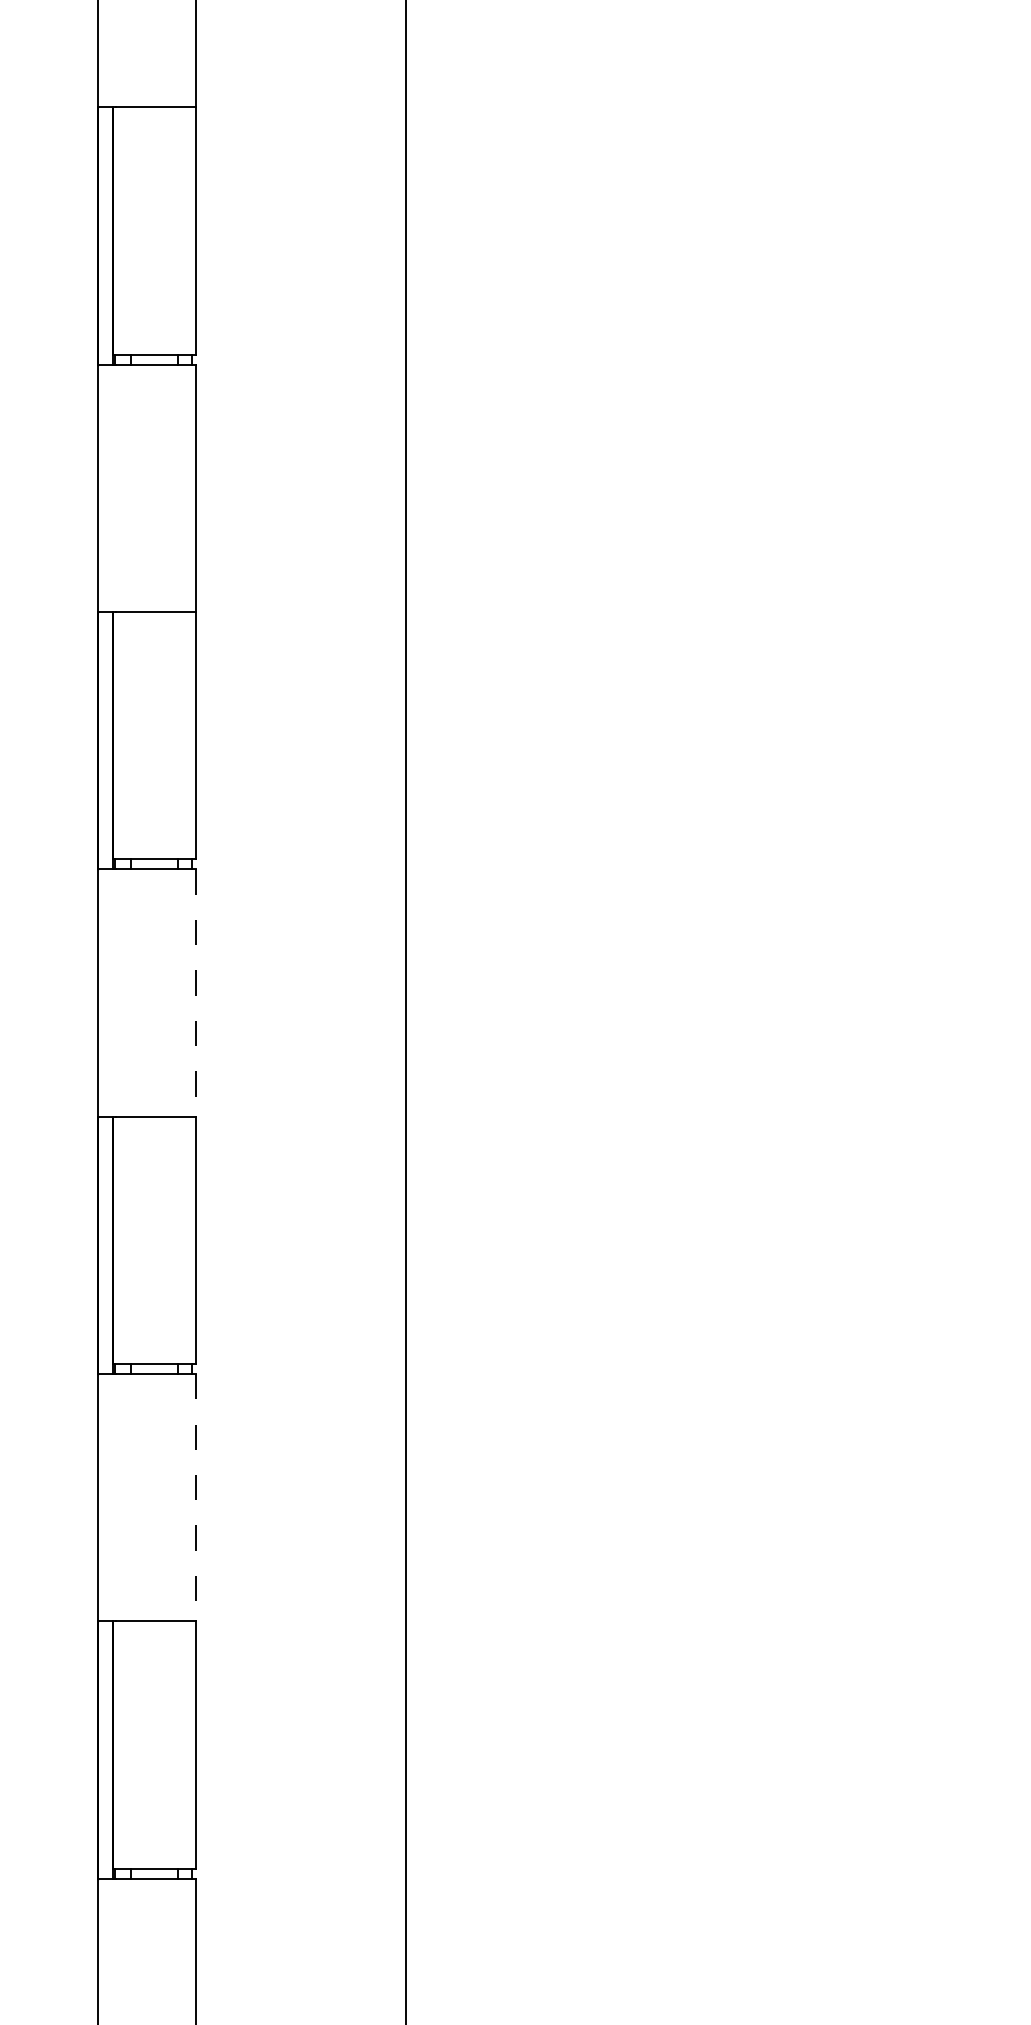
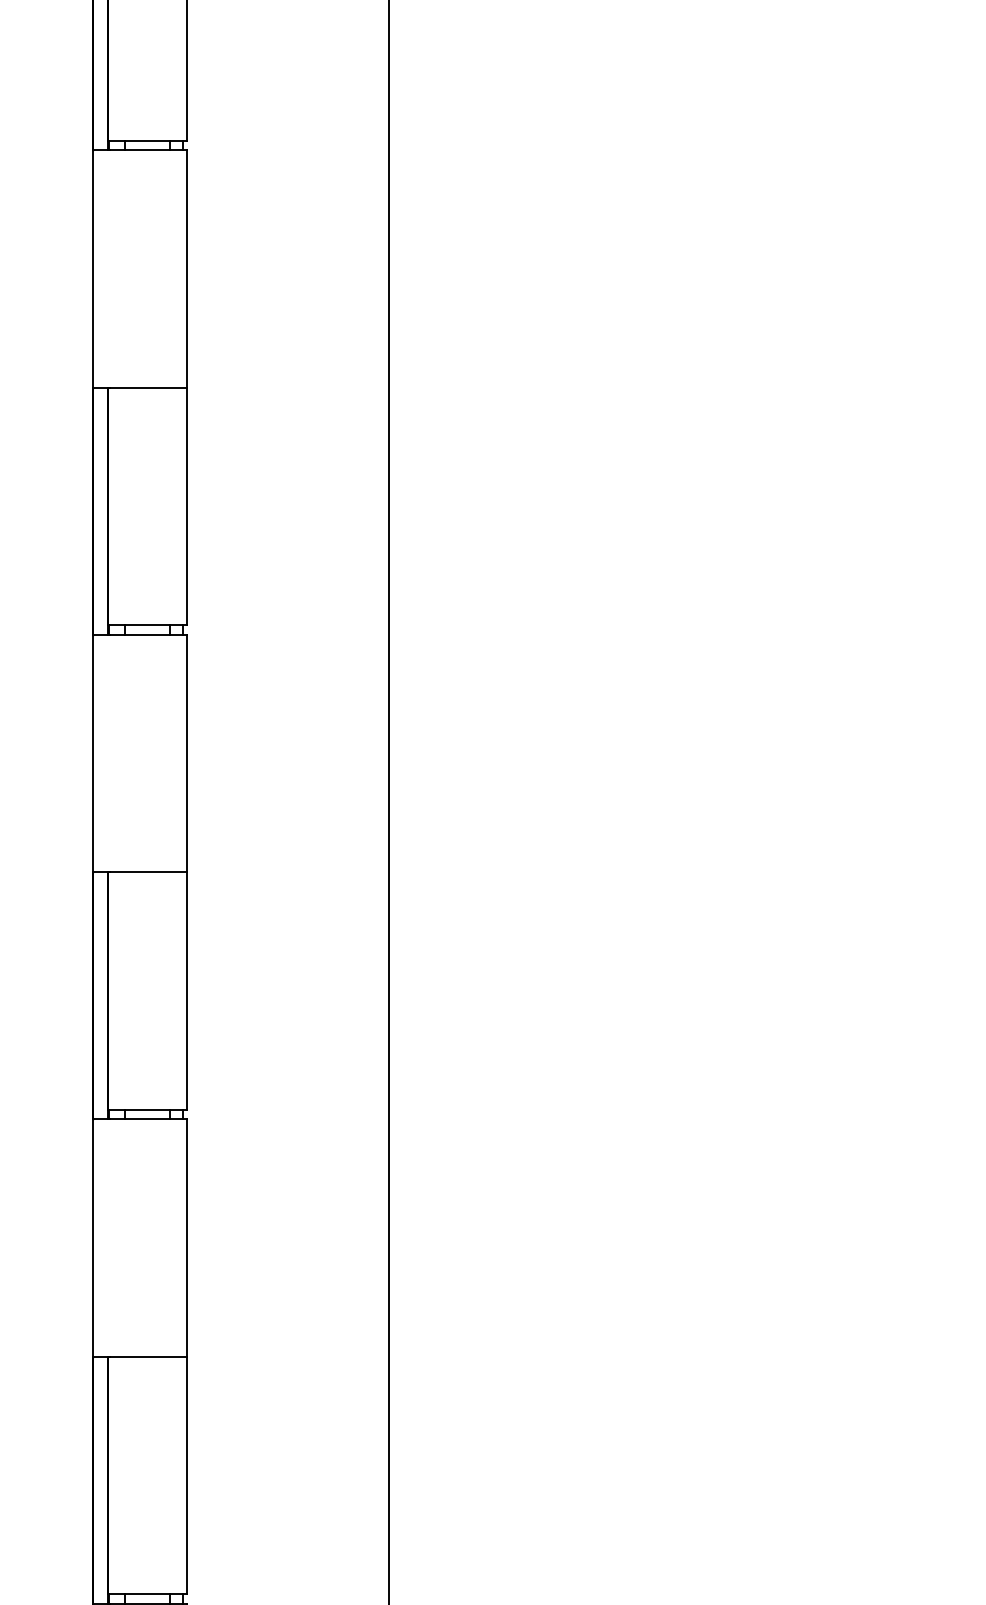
line: (195, 993) -> (186, 753), dashed -> solid
line: (195, 1497) -> (186, 1237), dashed -> solid

